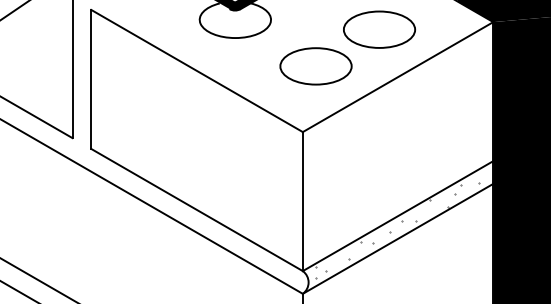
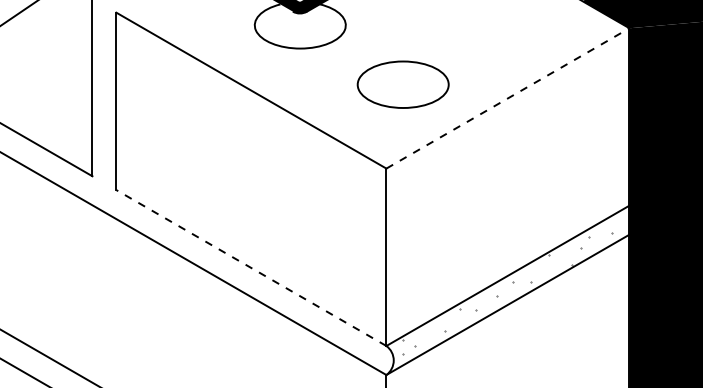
part: (378, 29) -> (483, 37), removed
line: (398, 77) -> (508, 98), solid -> dashed
line: (197, 210) -> (251, 268), solid -> dashed

